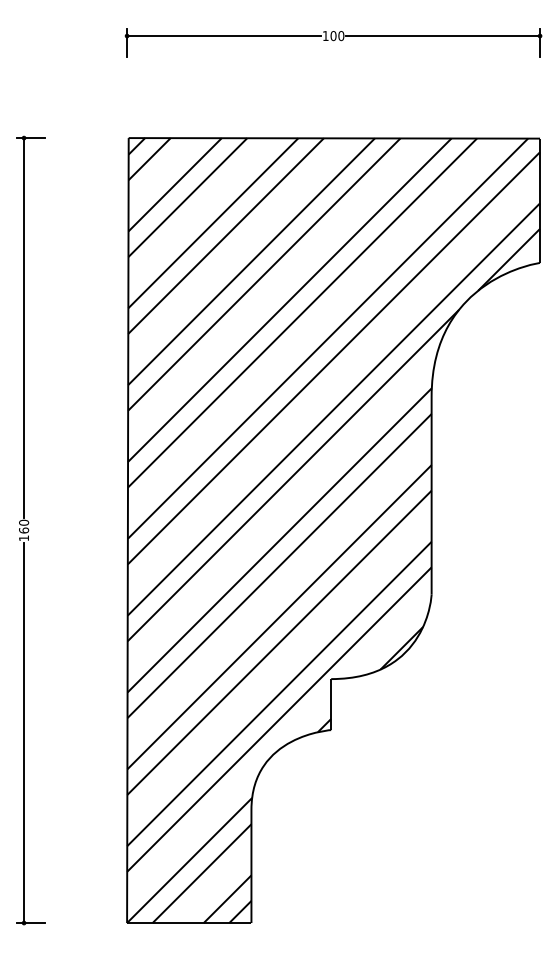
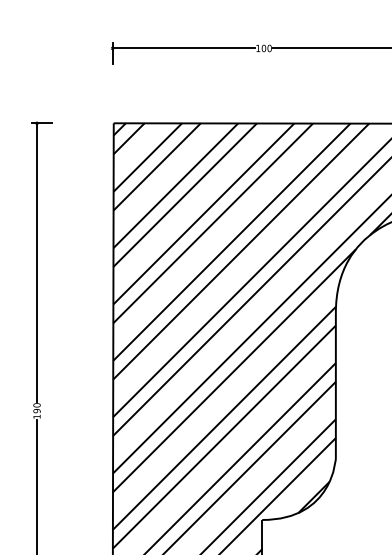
text: (24, 530) -> (37, 411), 160 -> 190

